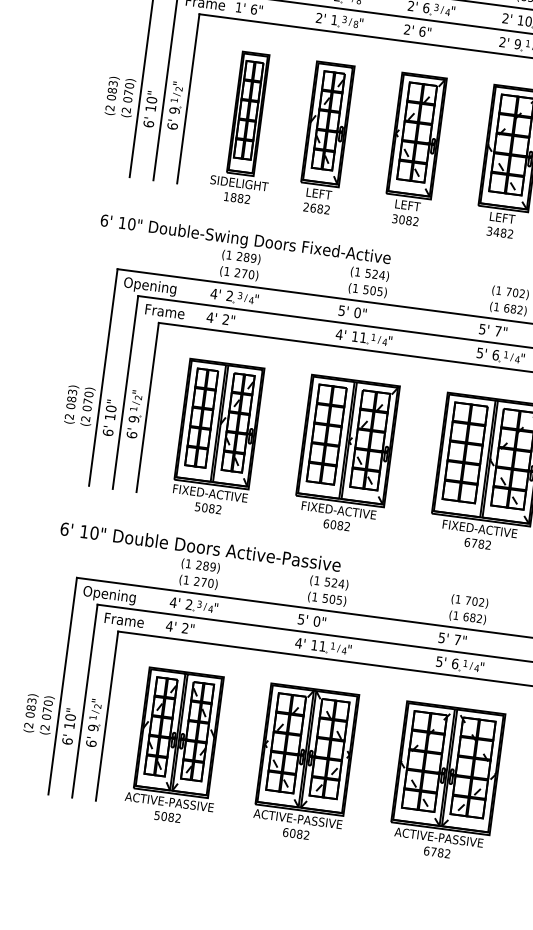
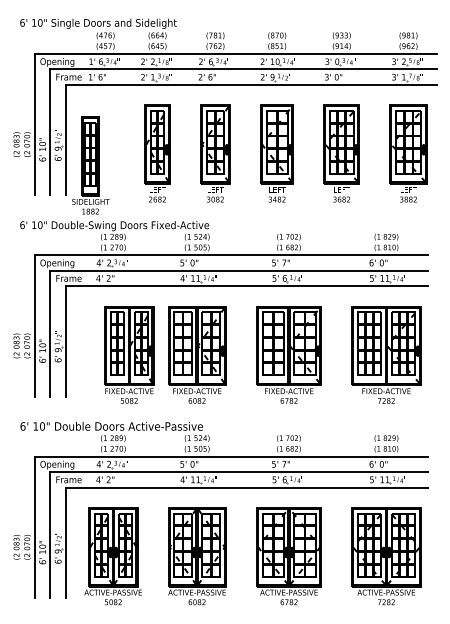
part: (246, 127) -> (90, 165), moved
part: (217, 437) -> (129, 354), moved

